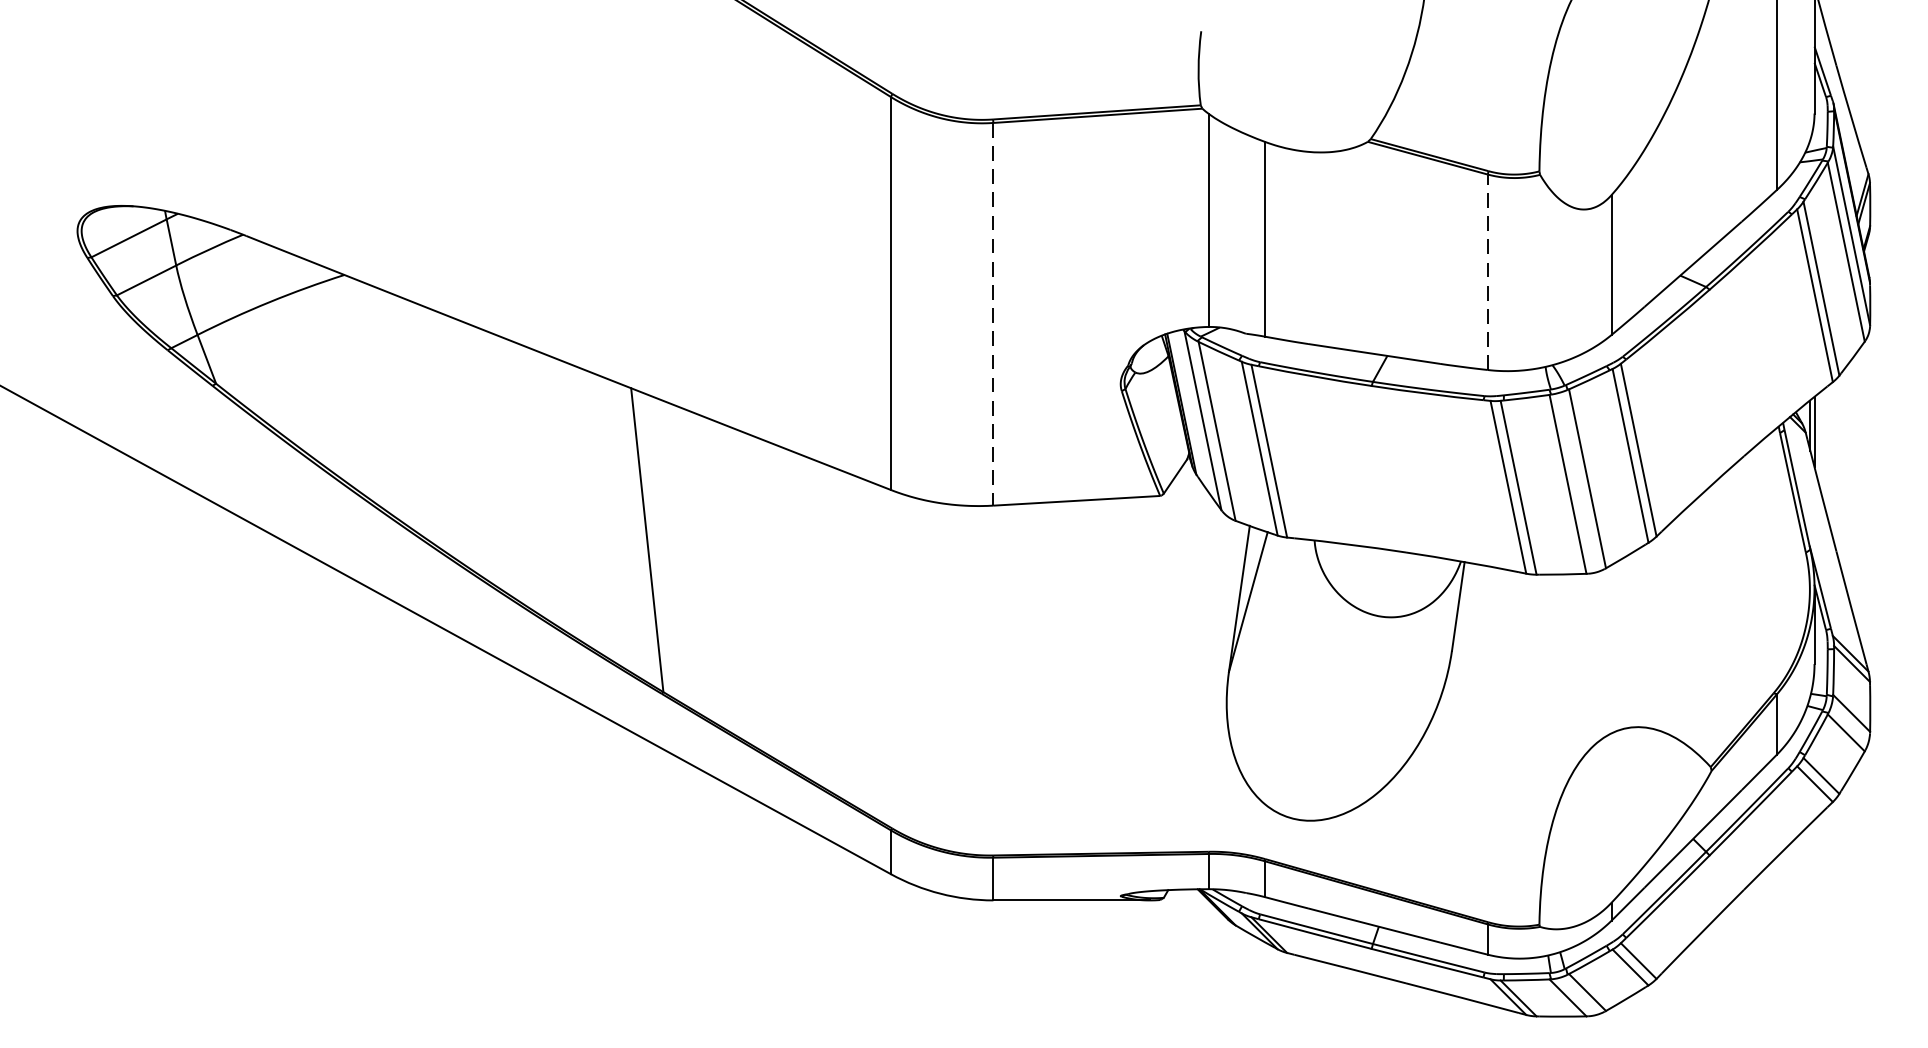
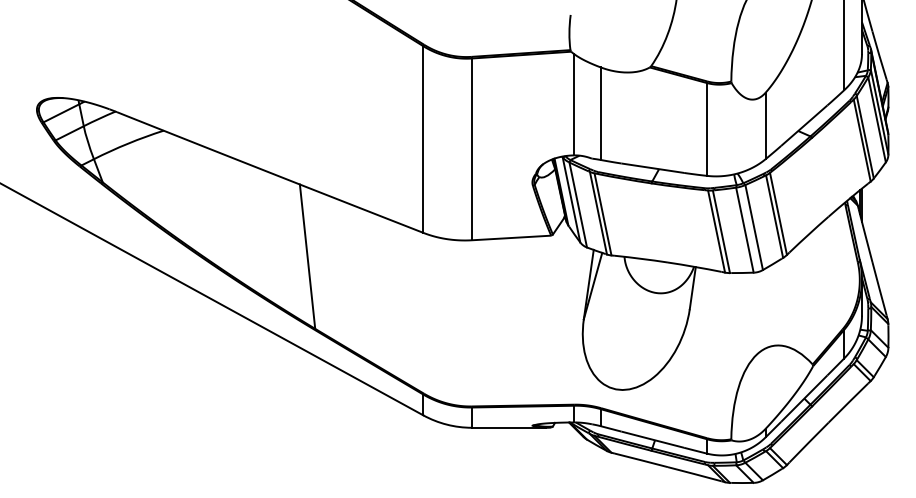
line: (1487, 270) -> (706, 128), dashed -> solid
line: (992, 314) -> (471, 149), dashed -> solid

